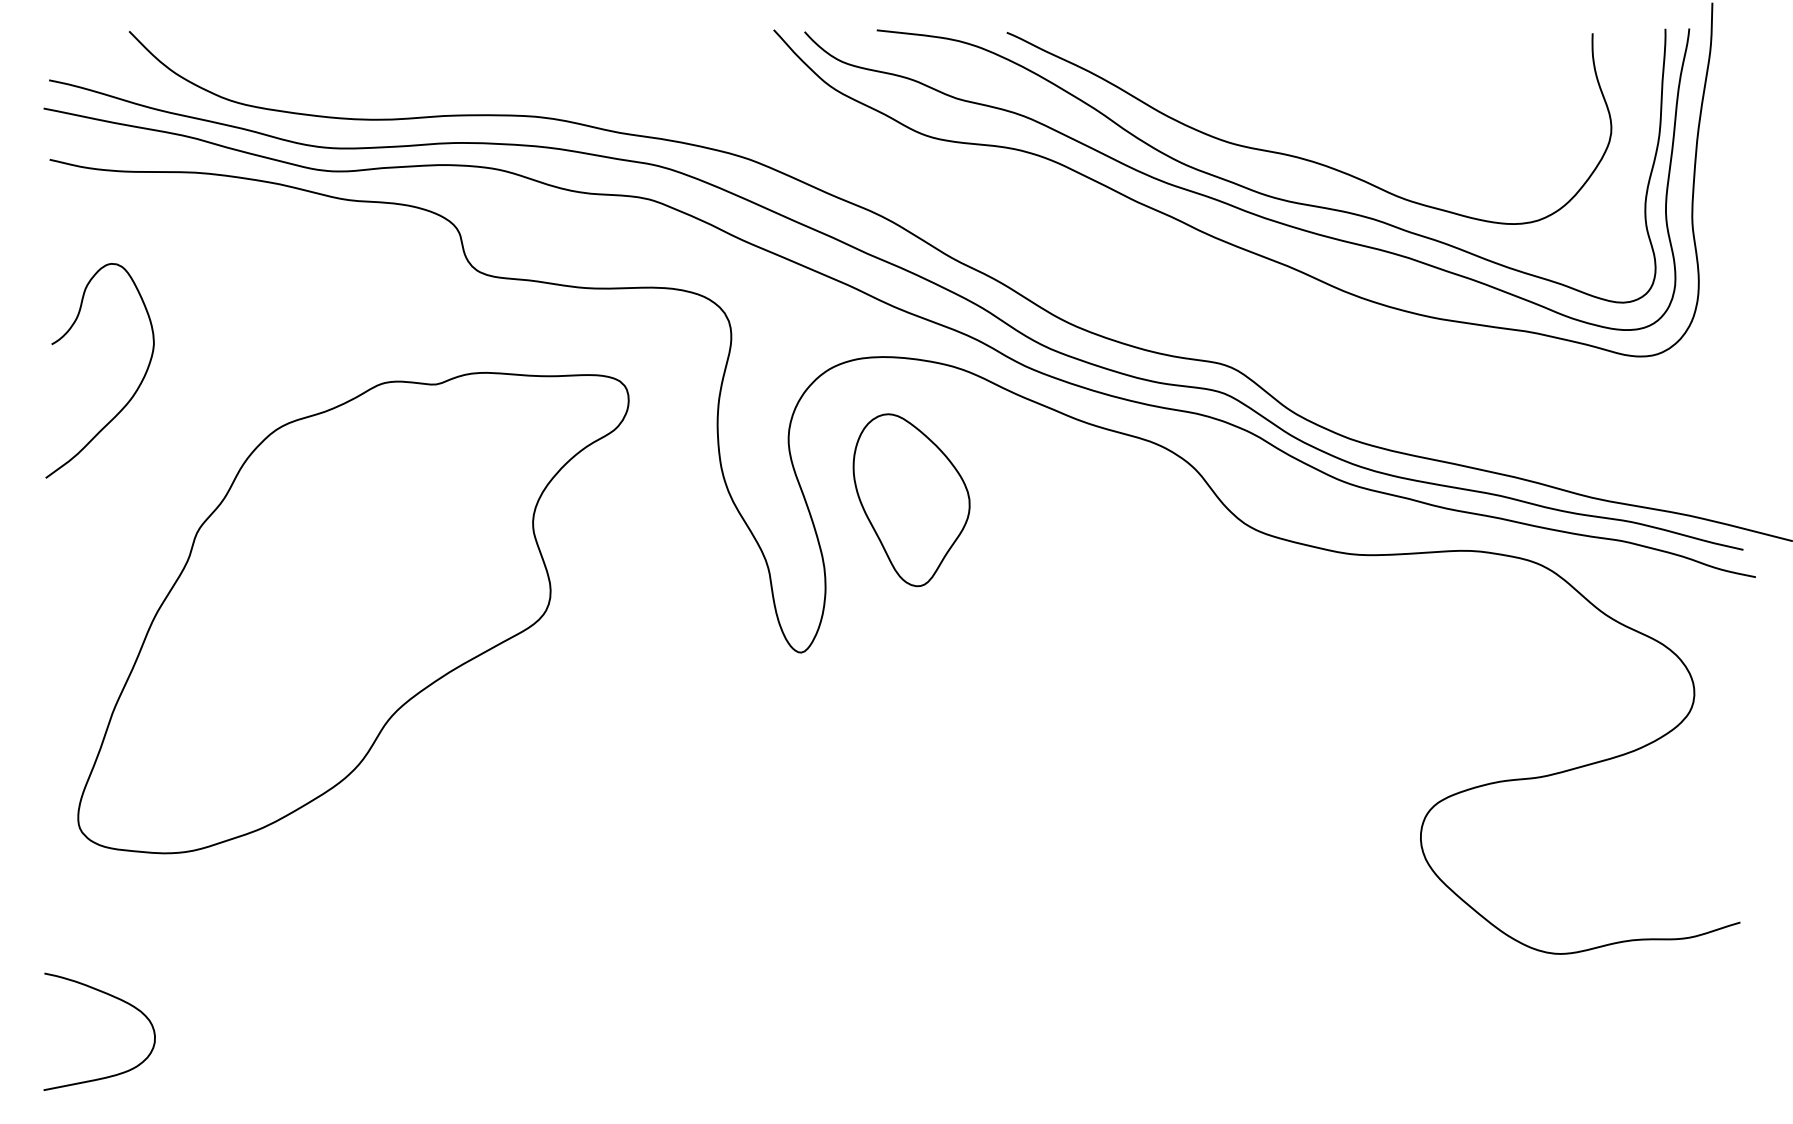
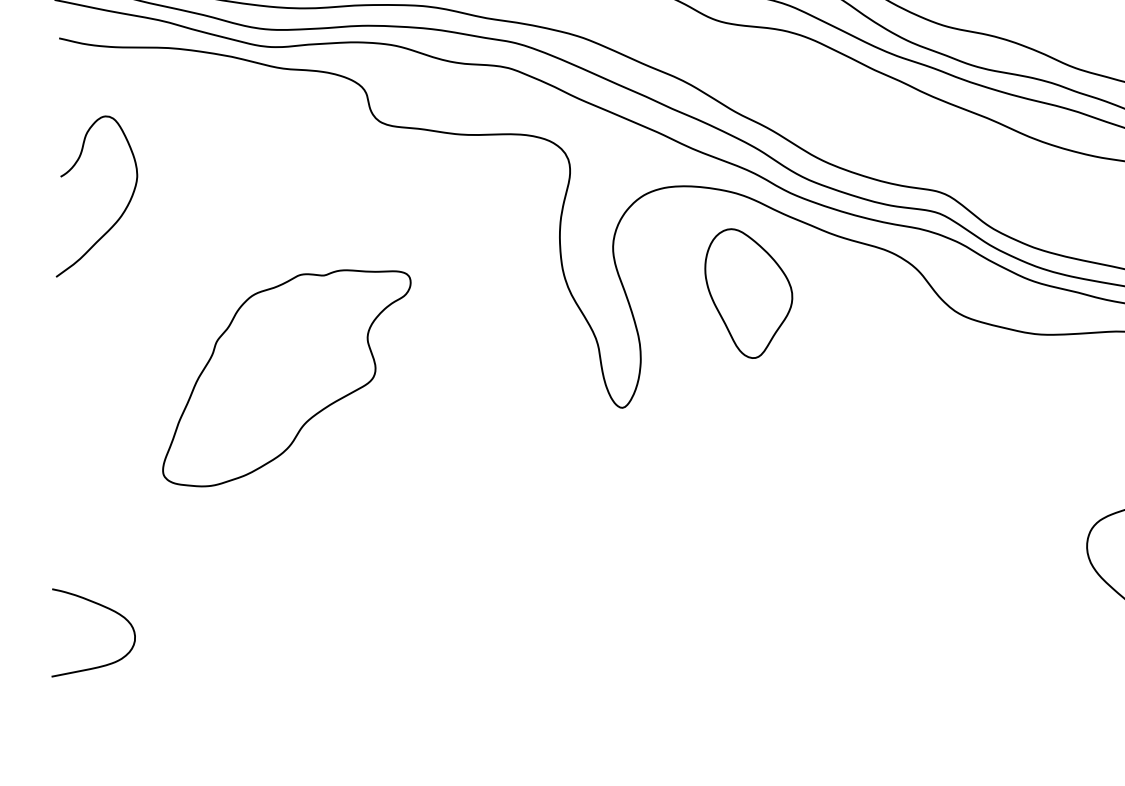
part: (911, 500) -> (748, 293), moved
part: (353, 613) -> (286, 378), size x0.6
curve: (115, 998) -> (105, 607), moved

